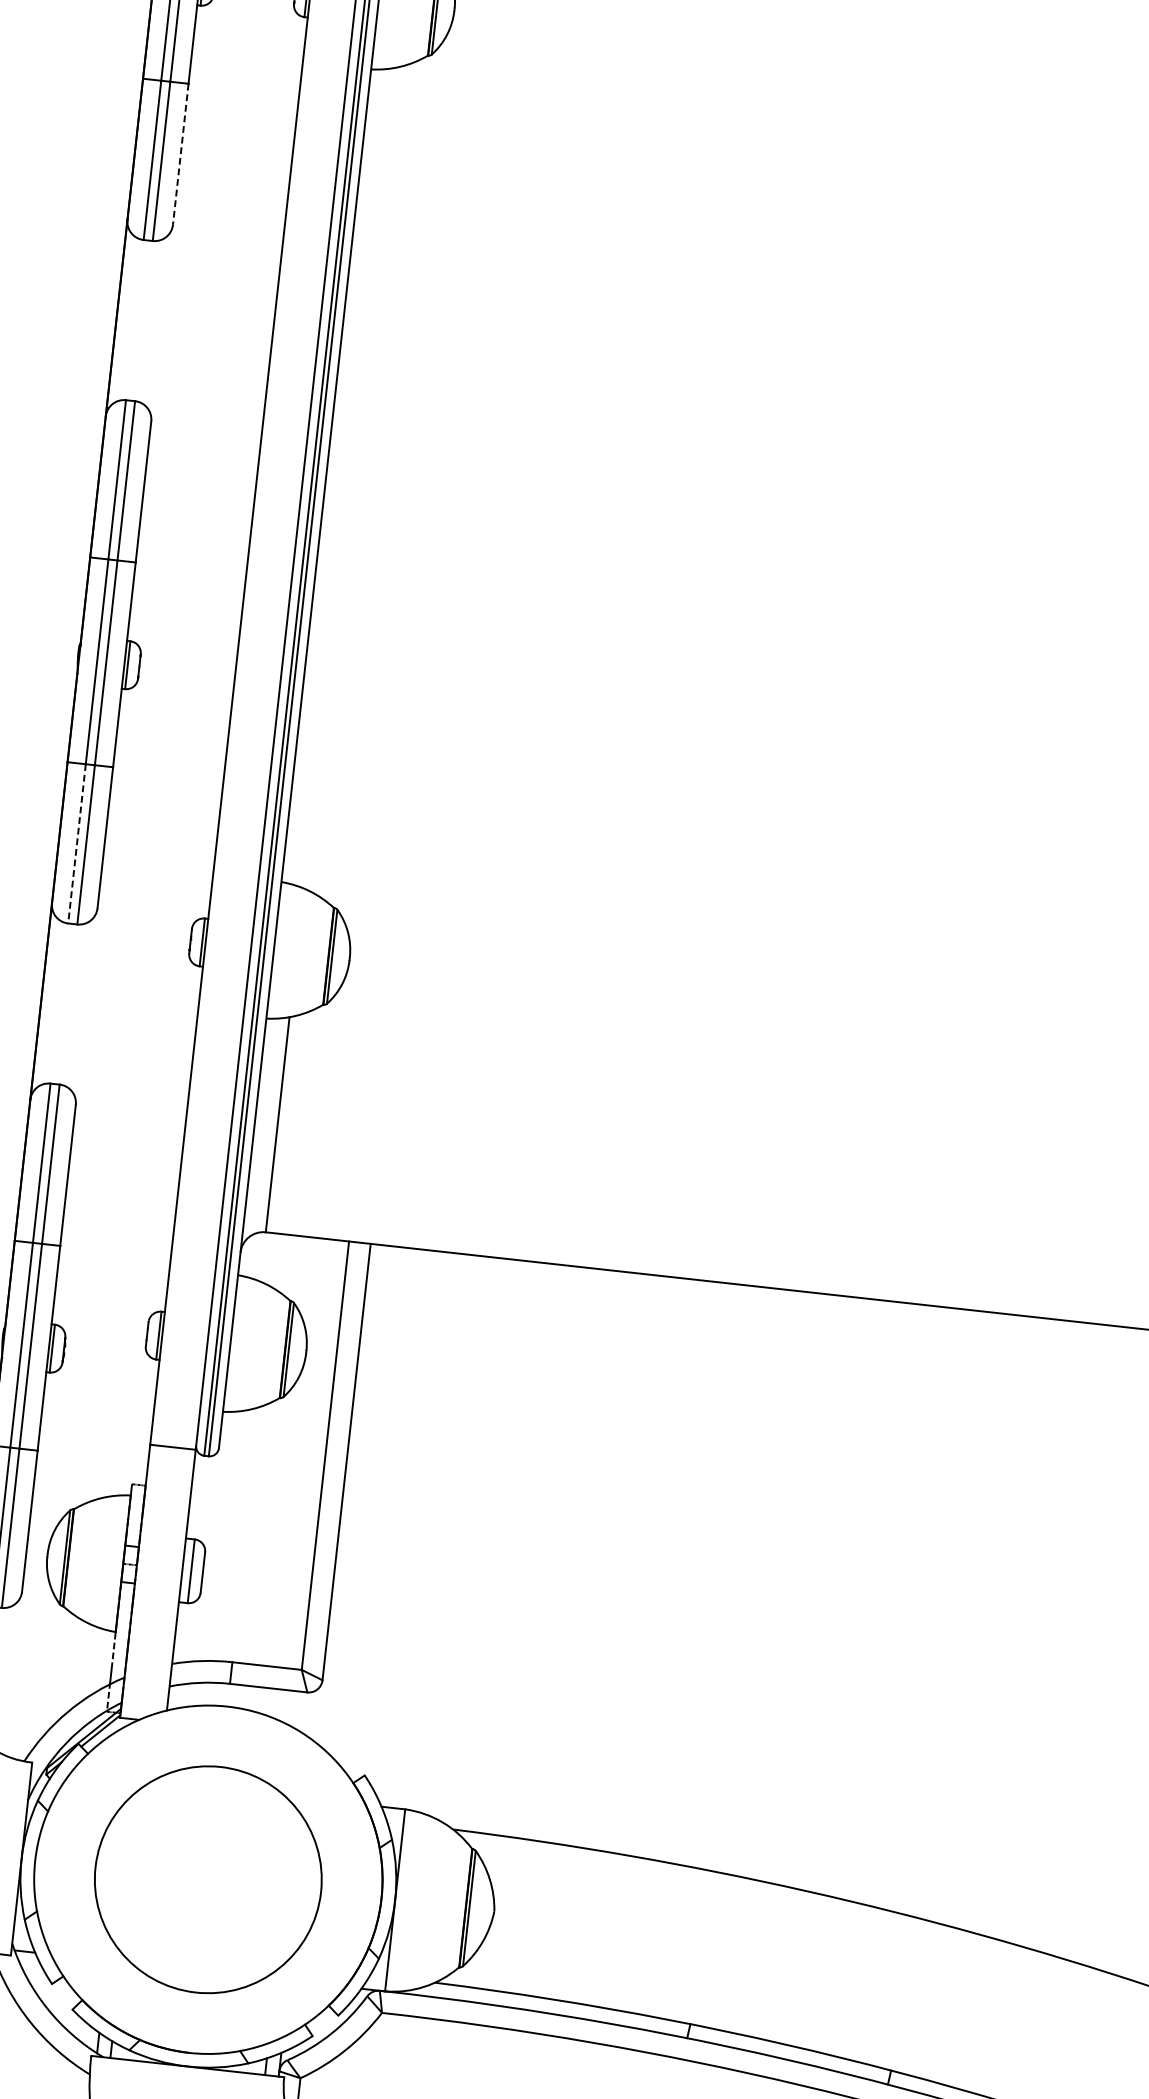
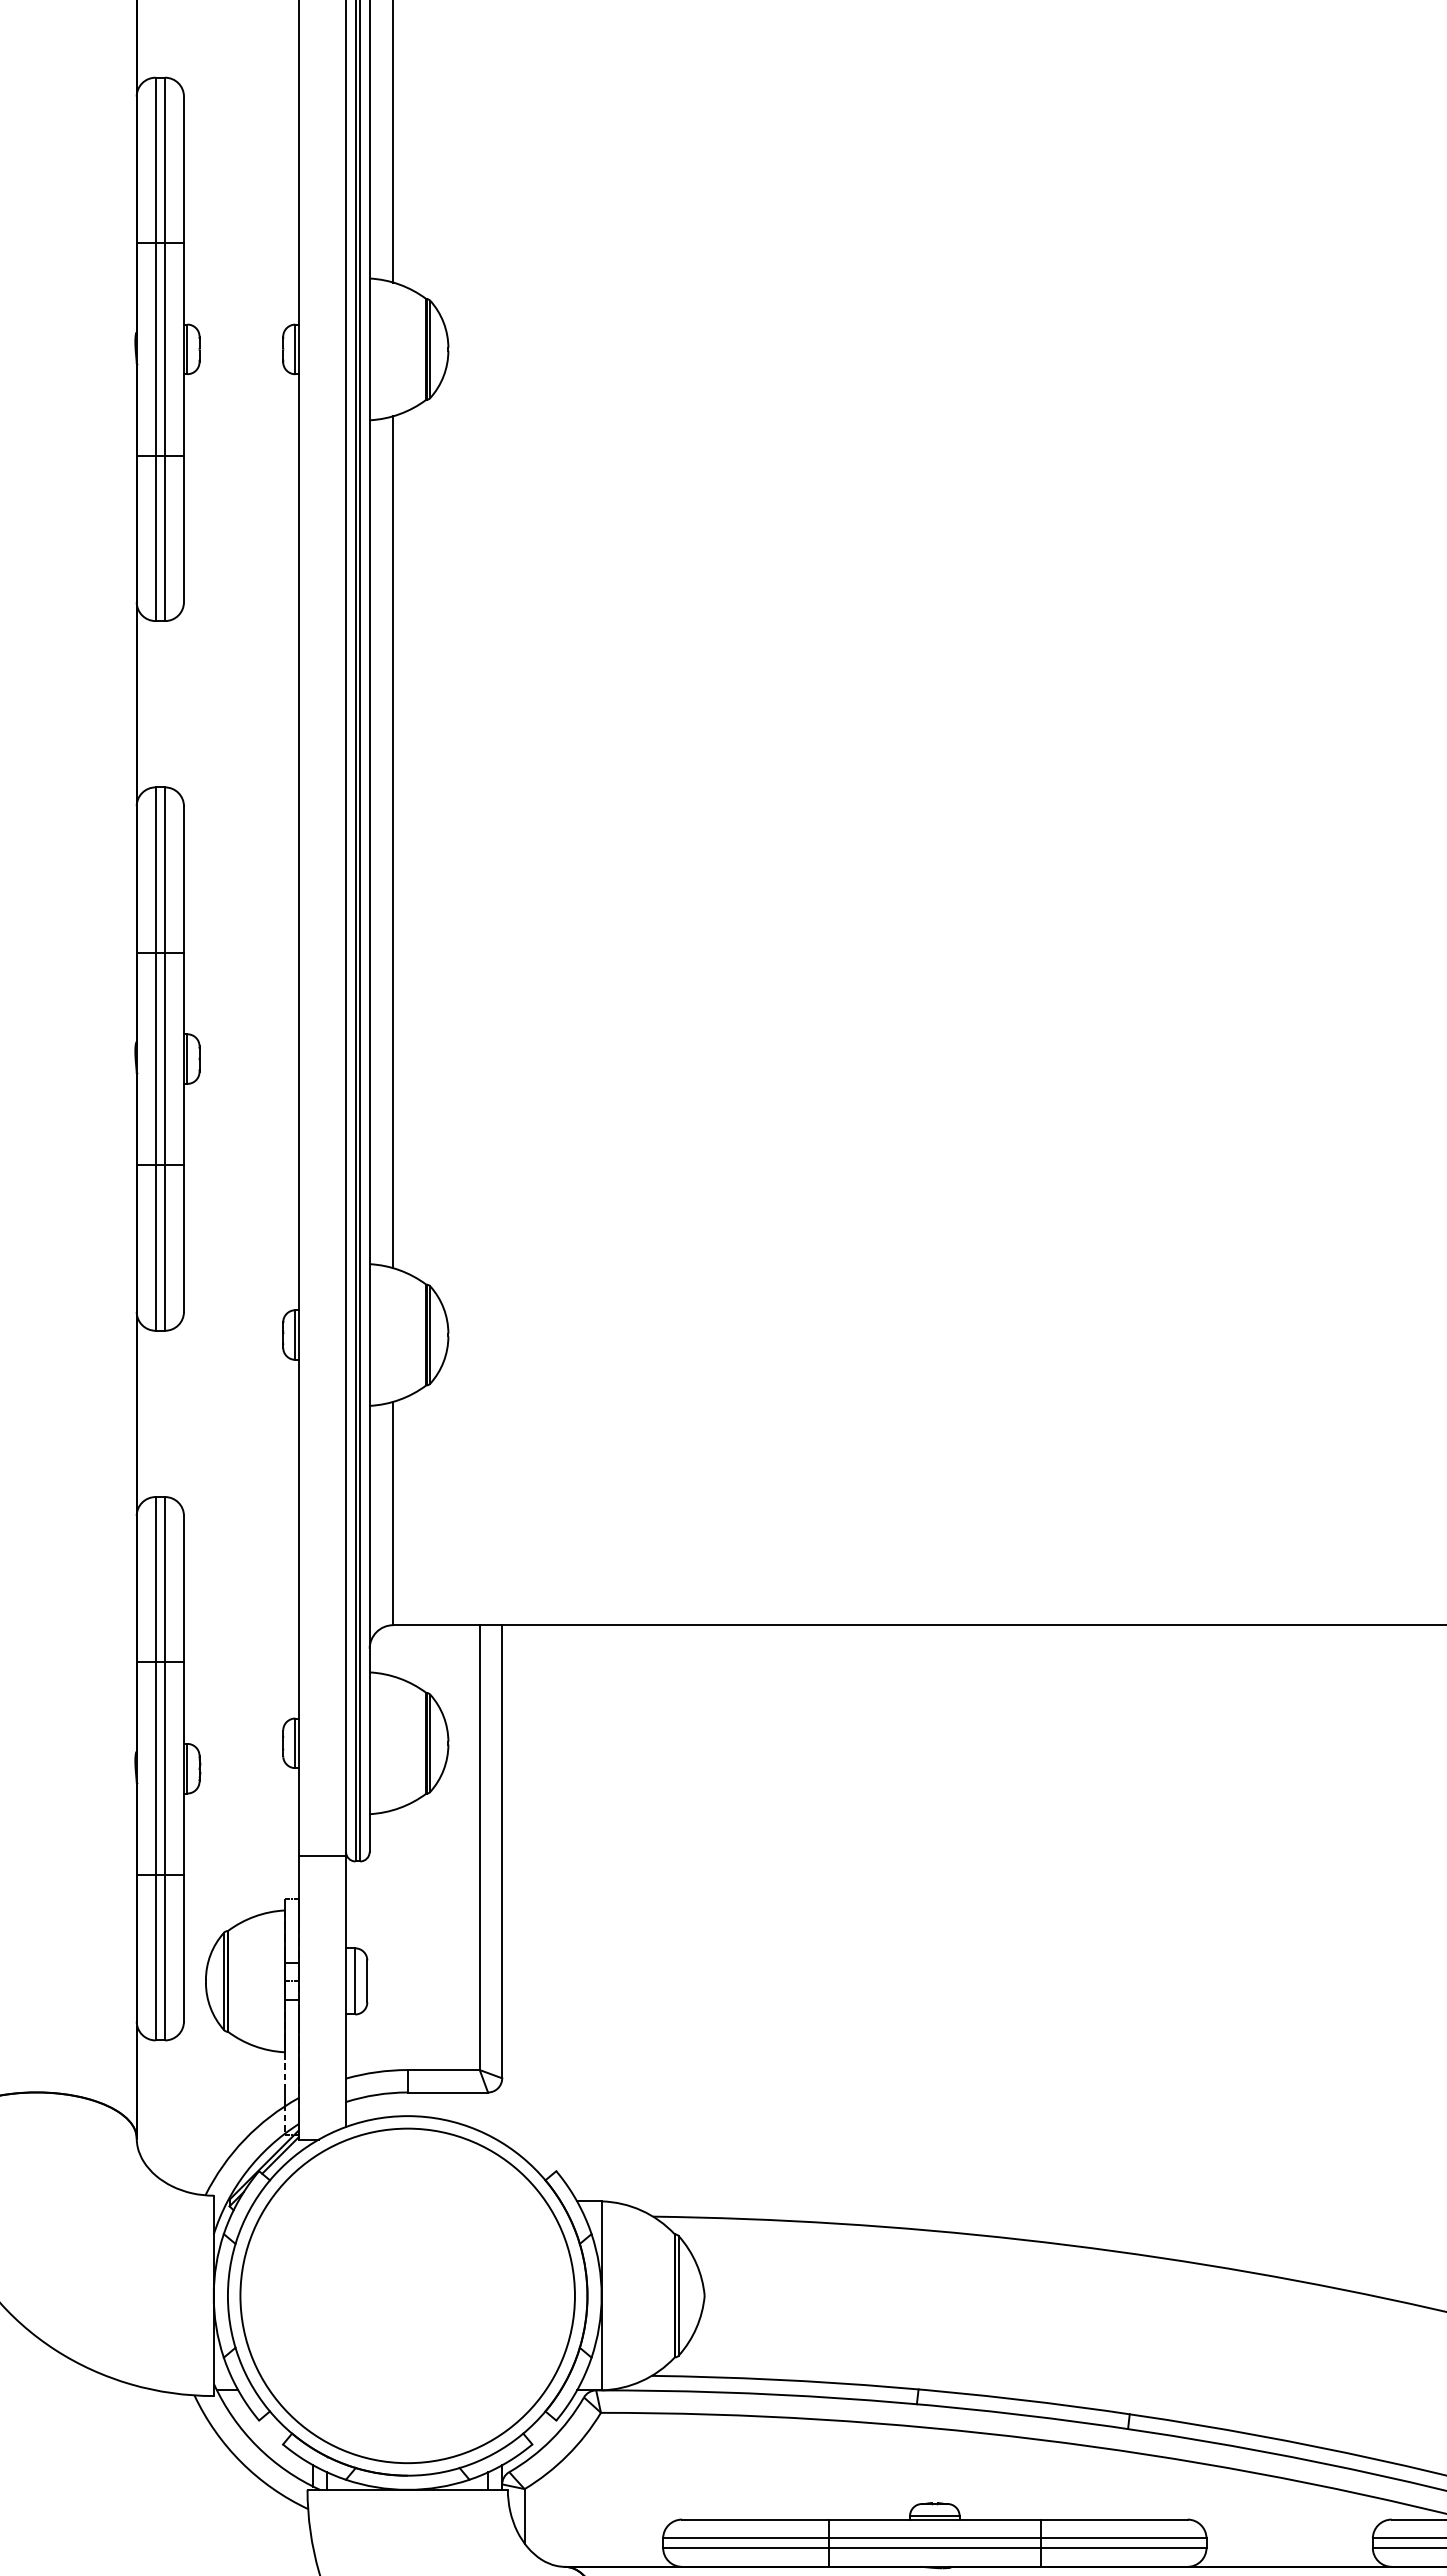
line: (180, 154) -> (183, 529), dashed -> solid
line: (349, 478) -> (393, 842), added
line: (76, 844) -> (155, 1248), dashed -> solid
circle: (208, 1879) -> (407, 2295), size x1.43

